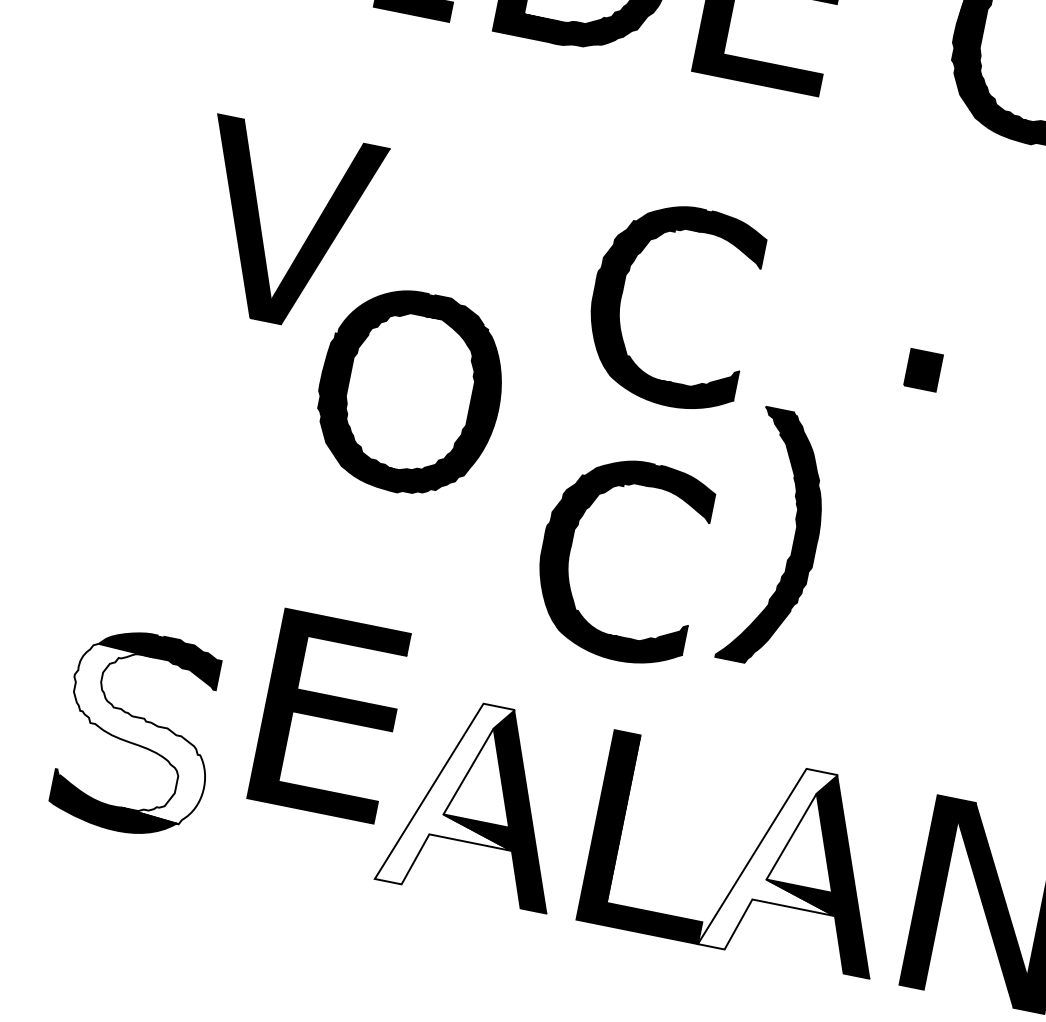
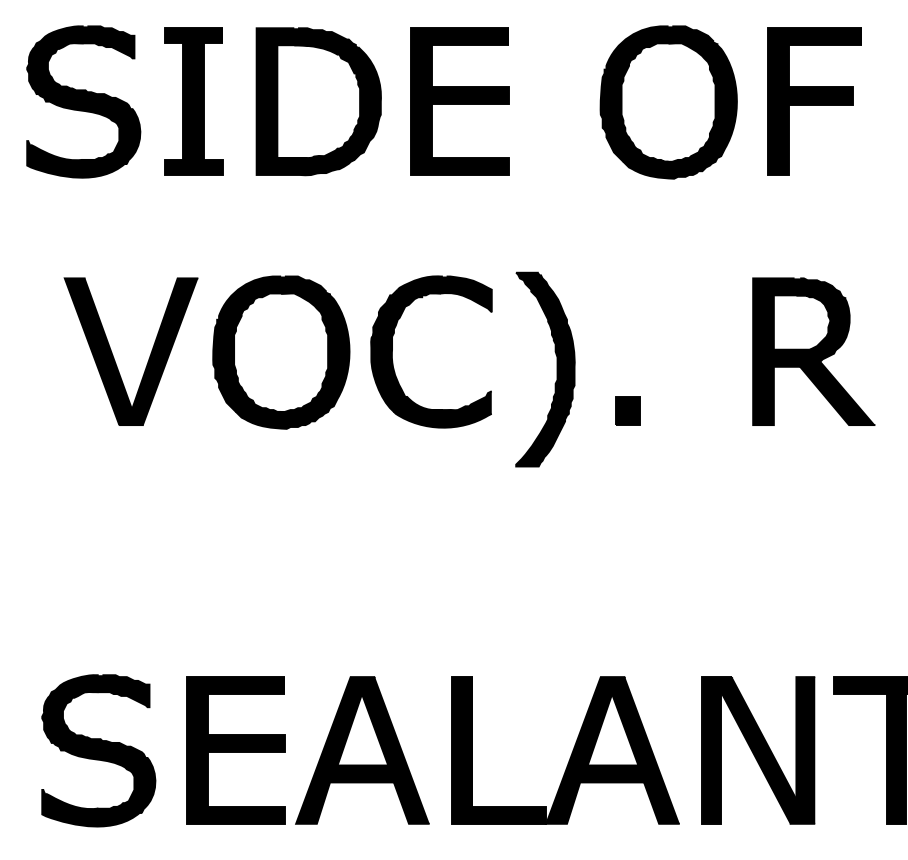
part: (922, 369) -> (627, 410), moved
part: (410, 392) -> (281, 352), moved
part: (792, 542) -> (556, 369), moved
part: (570, 548) -> (392, 548), removed
part: (328, 716) -> (235, 750), moved
fill: (138, 734) -> (98, 751), added
fill: (456, 796) -> (344, 750), added
fill: (780, 862) -> (595, 750), added

